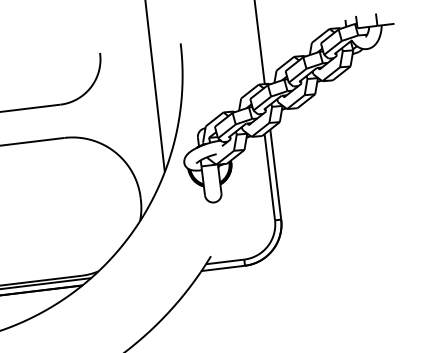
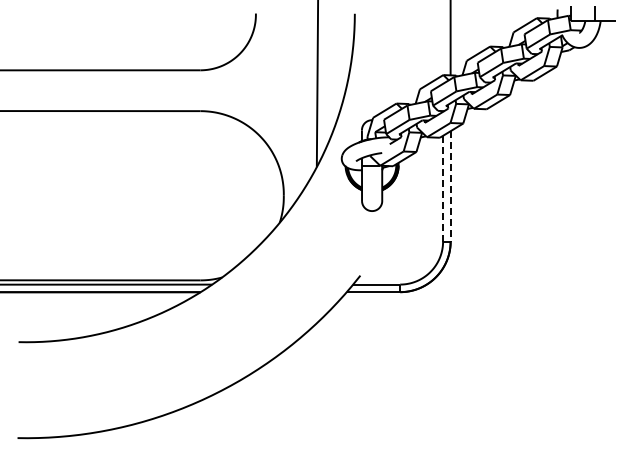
line: (275, 174) -> (450, 186), solid -> dashed
line: (270, 177) -> (443, 188), solid -> dashed

